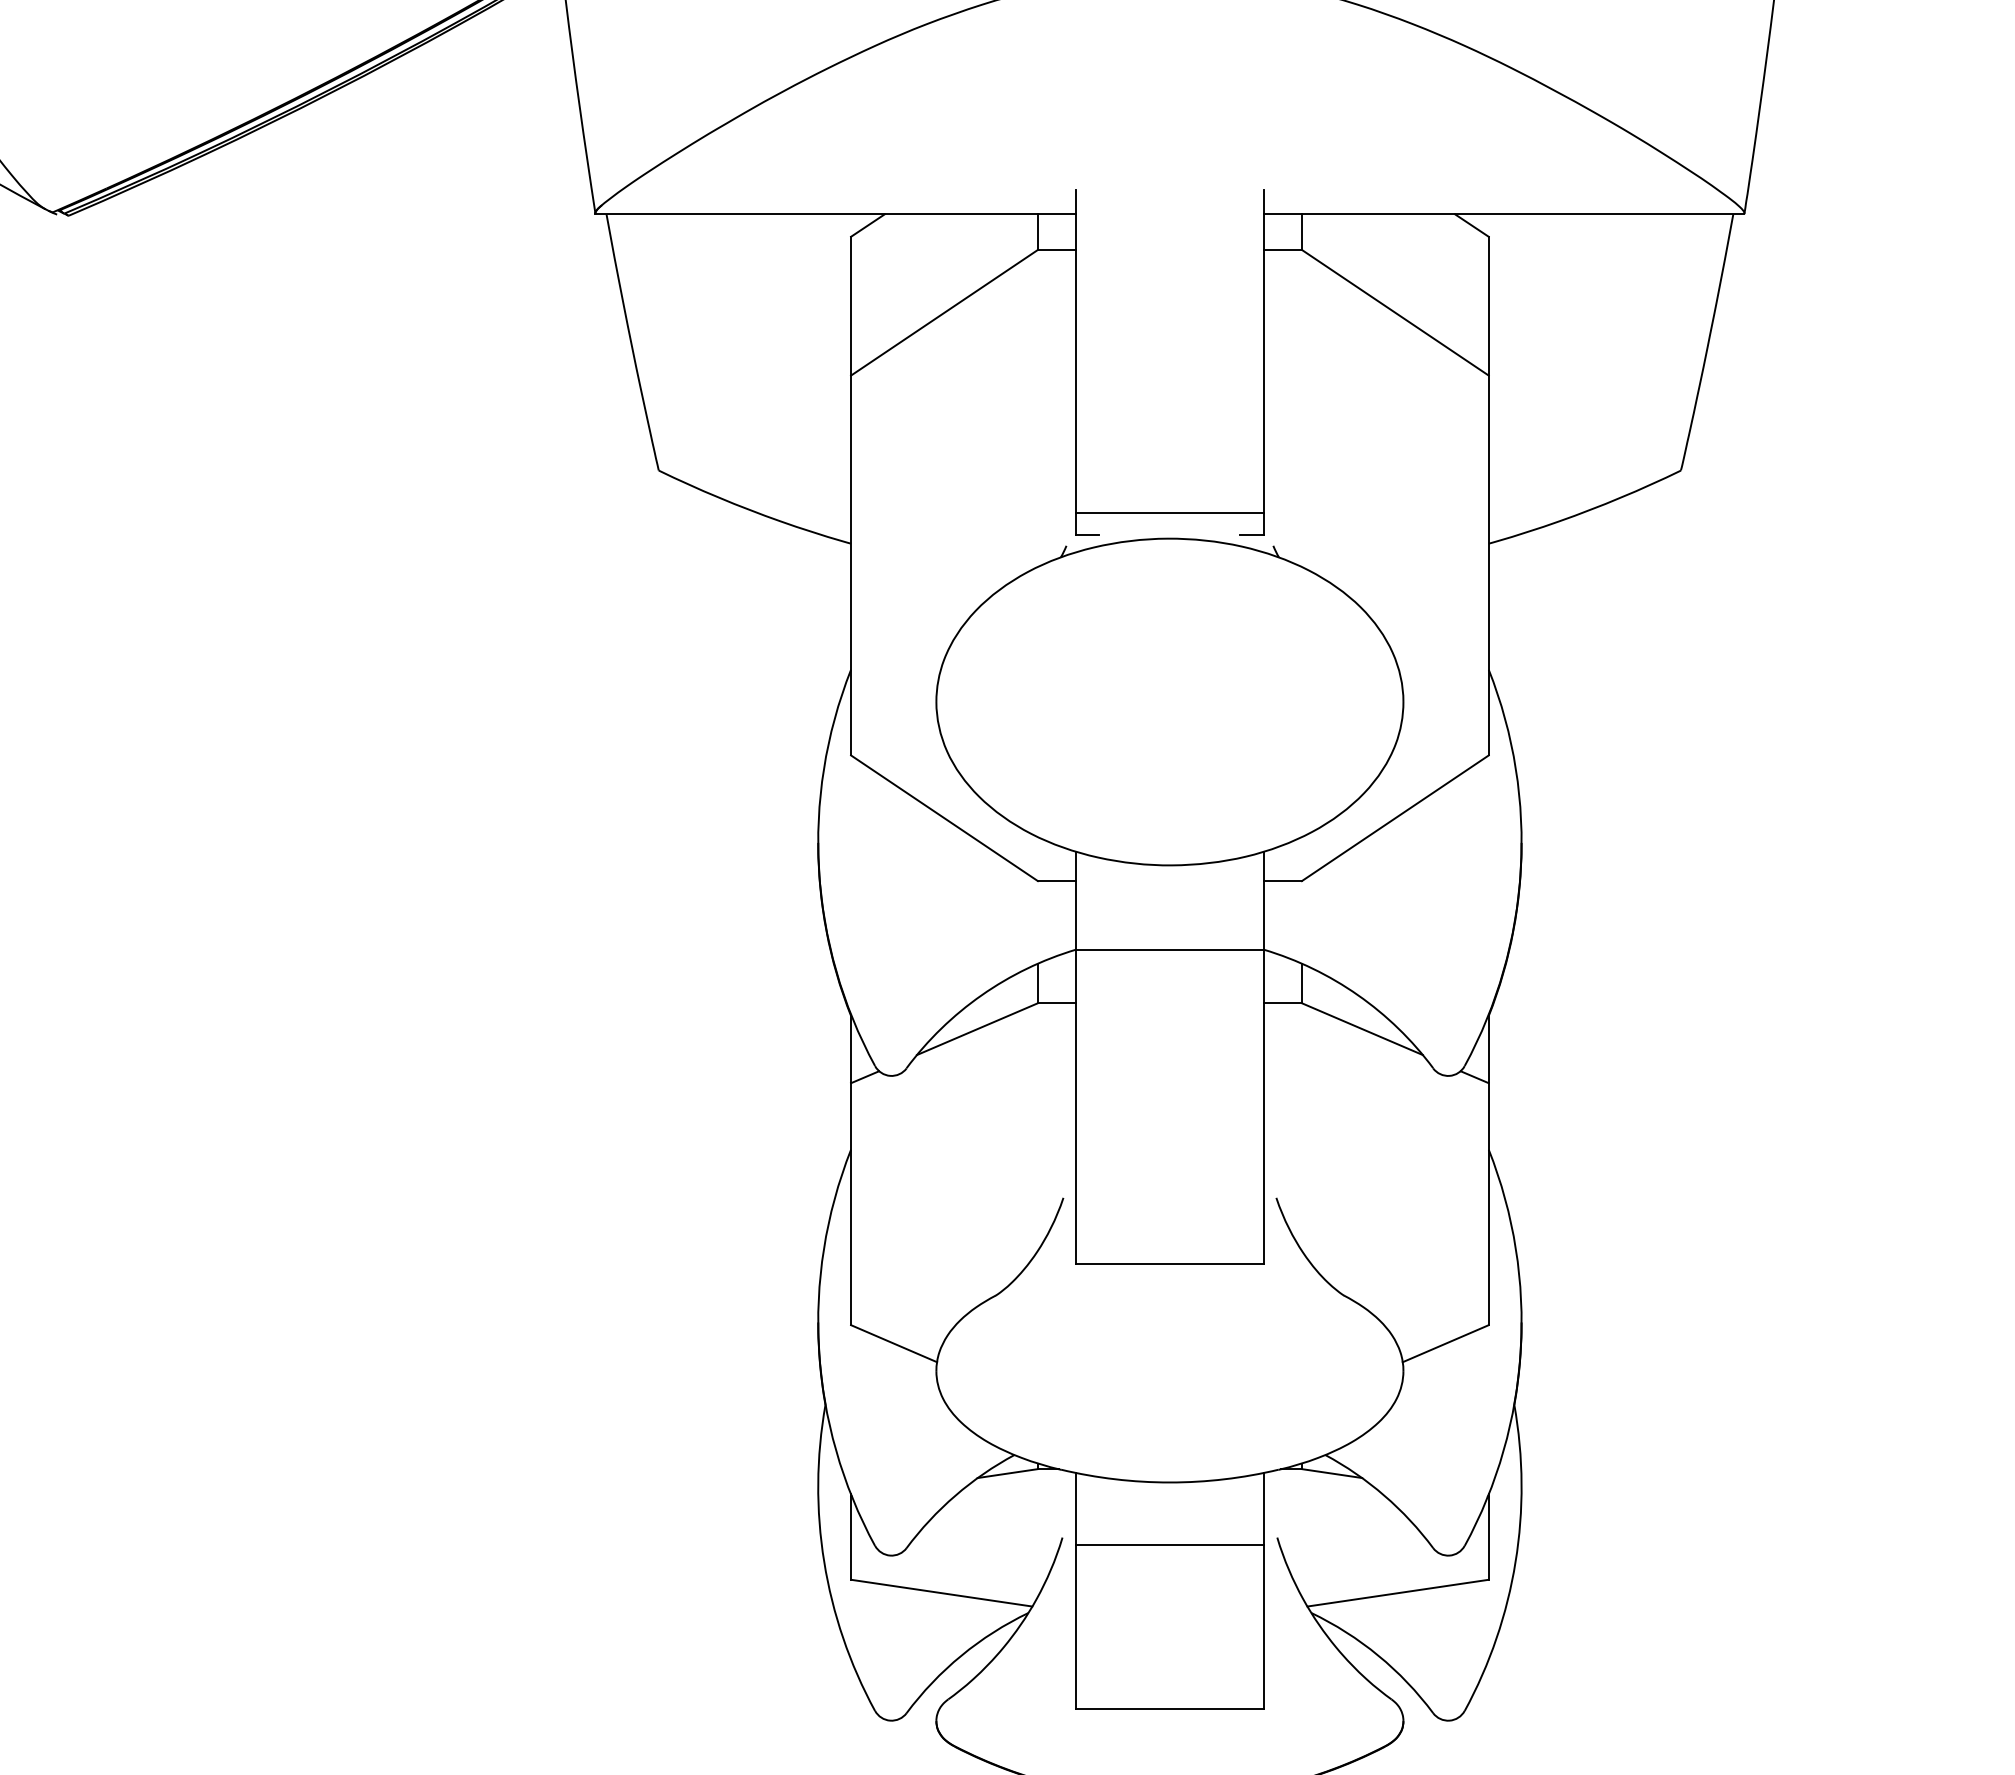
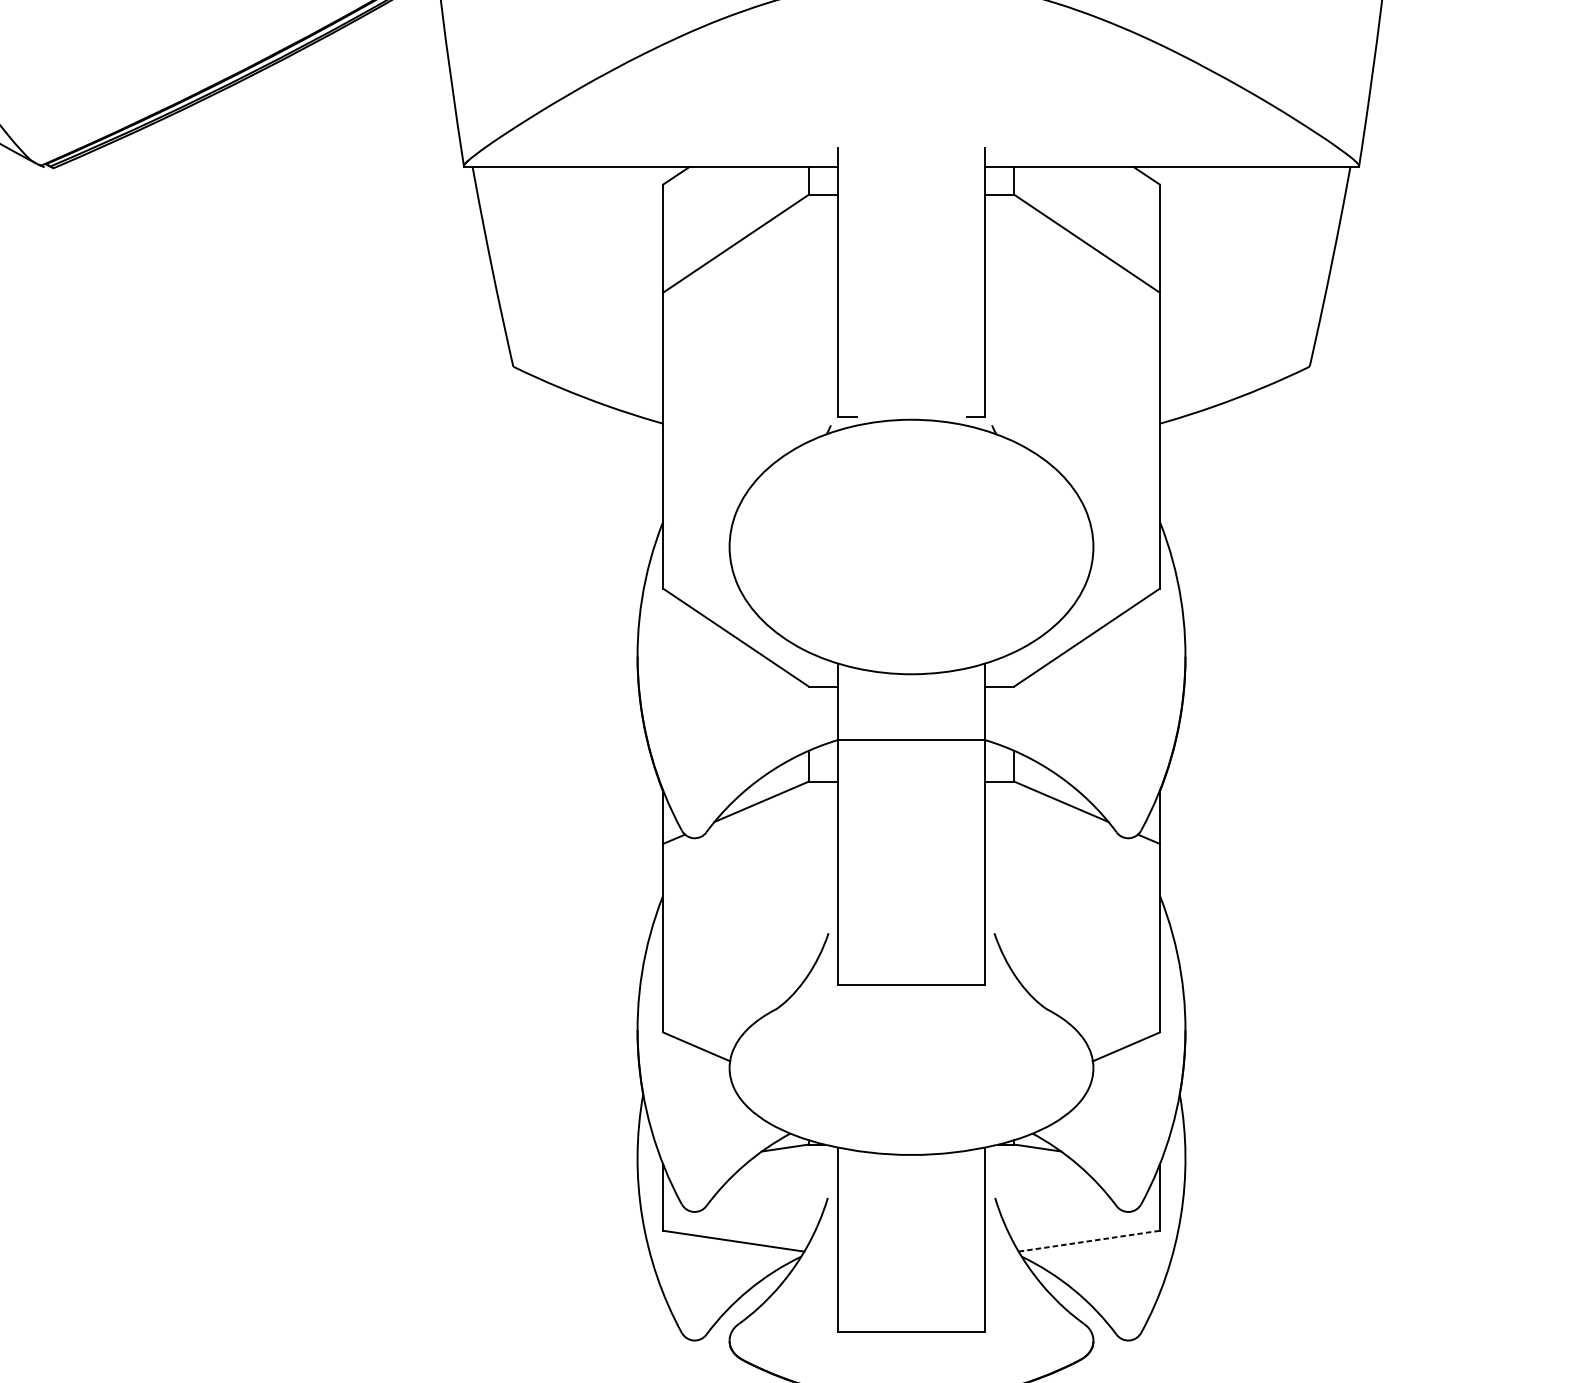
line: (1169, 513) -> (911, 400), removed
line: (1169, 1545) -> (911, 1204), removed
line: (1398, 1593) -> (1089, 1241), solid -> dashed

